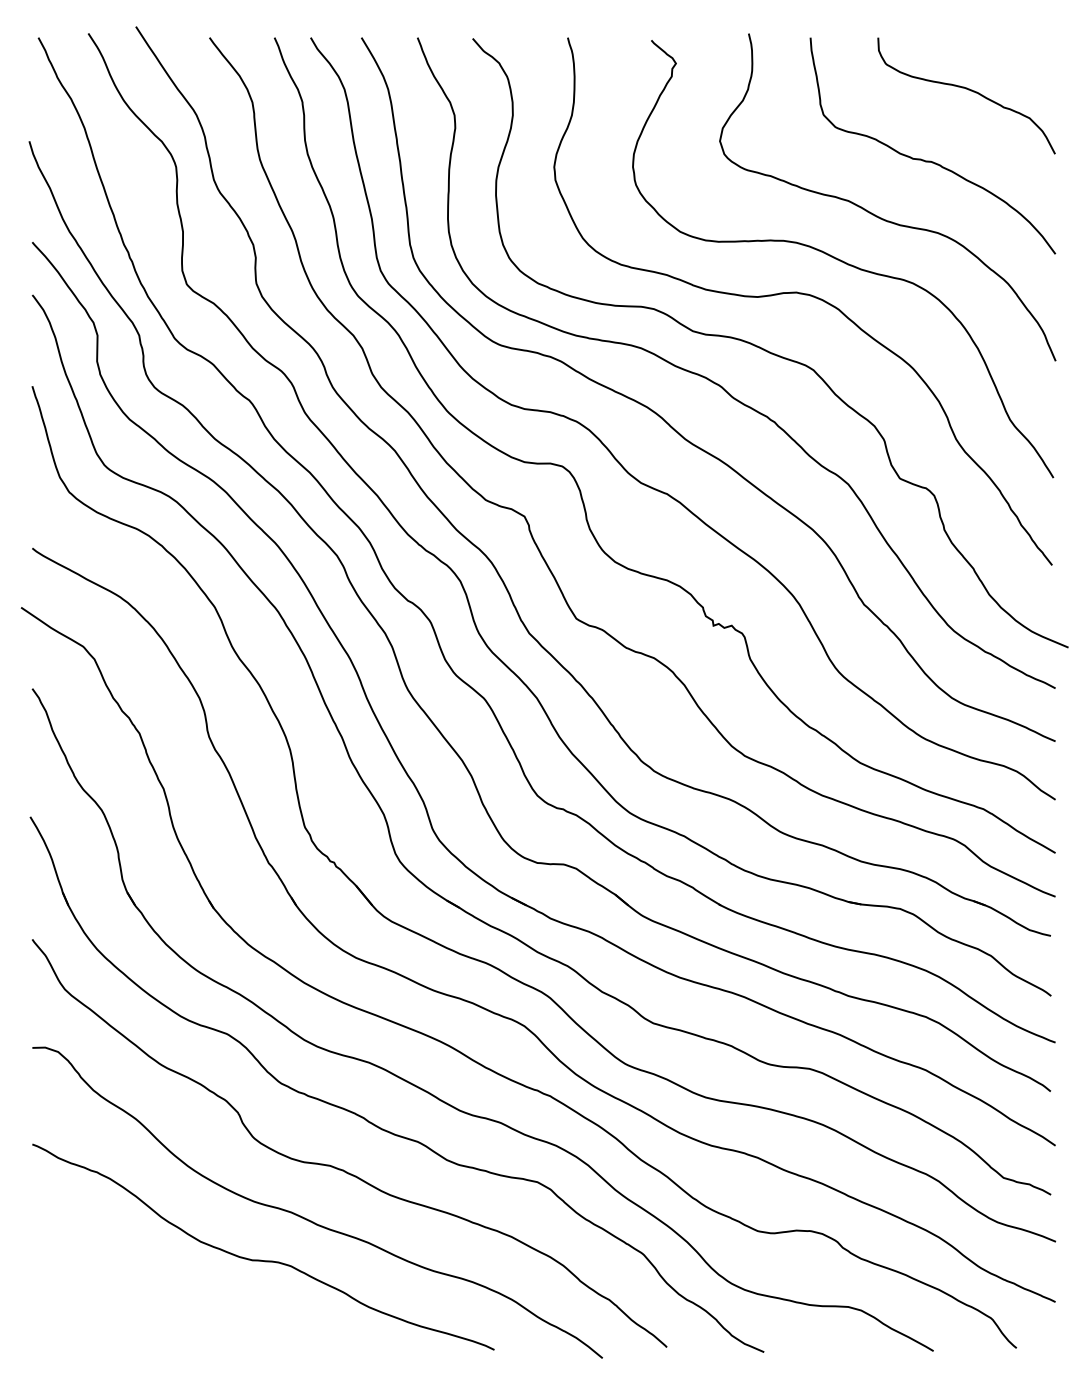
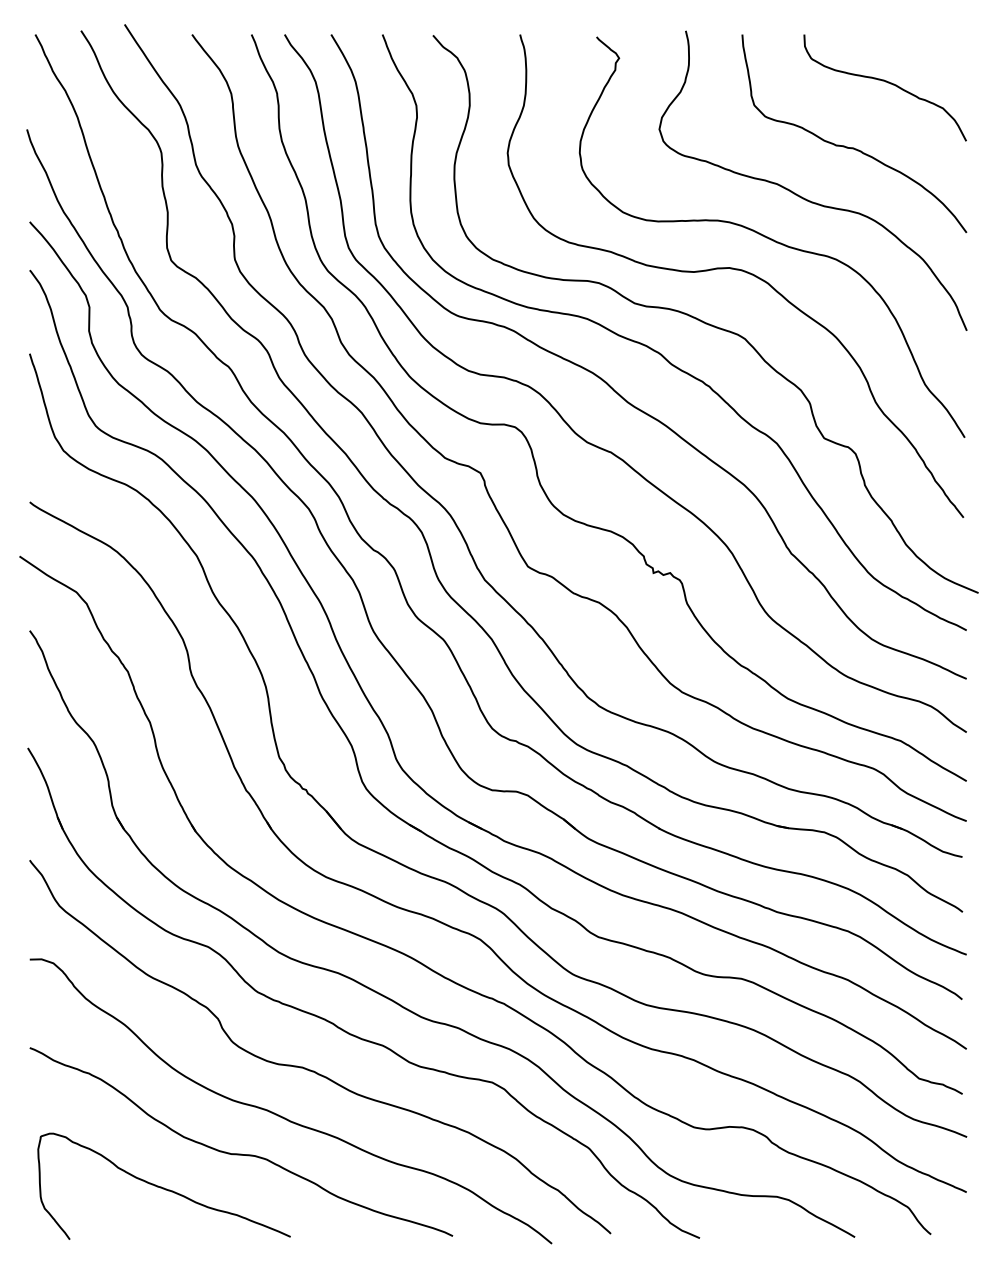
curve: (178, 1296) -> (163, 1187), added

